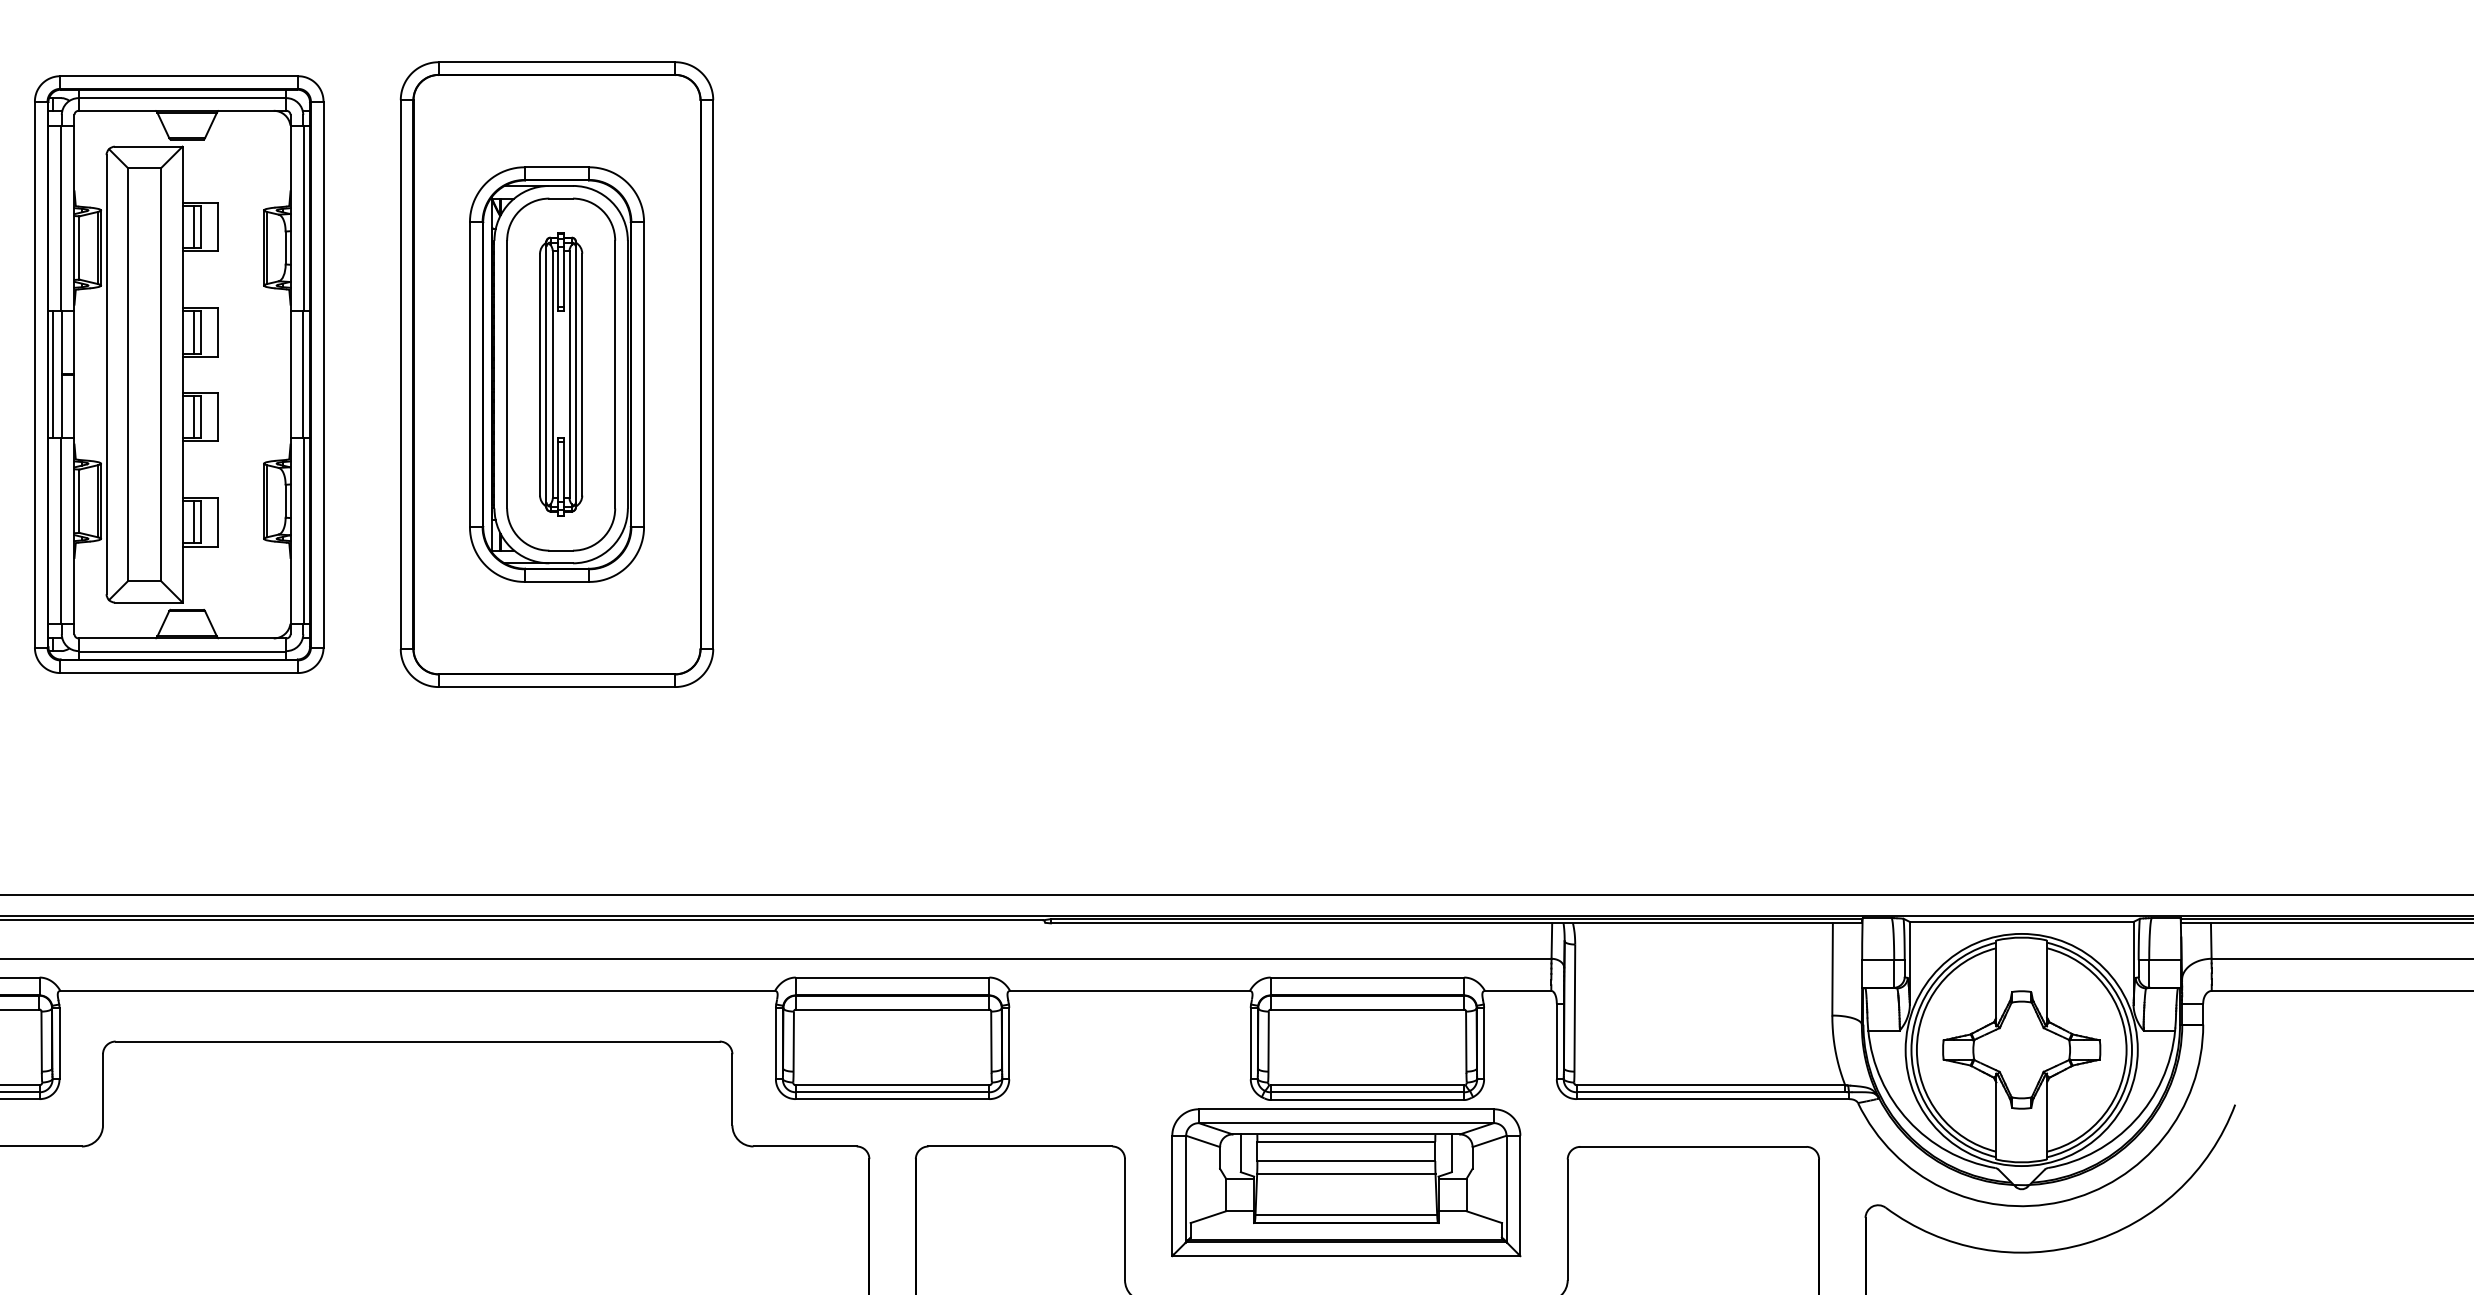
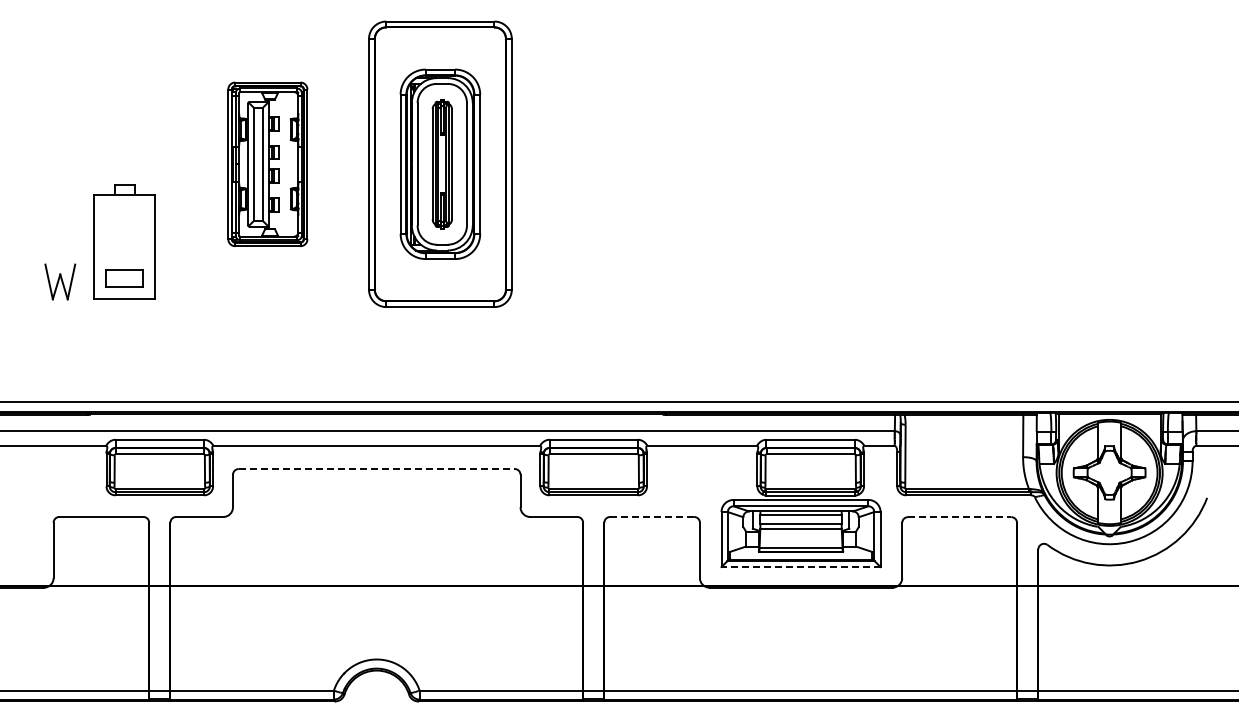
part: (178, 375) -> (267, 164), size x0.6
line: (417, 1042) -> (376, 469), solid -> dashed
line: (1021, 1145) -> (652, 516), solid -> dashed
line: (1693, 1147) -> (959, 517), solid -> dashed
line: (1347, 1257) -> (801, 567), solid -> dashed

